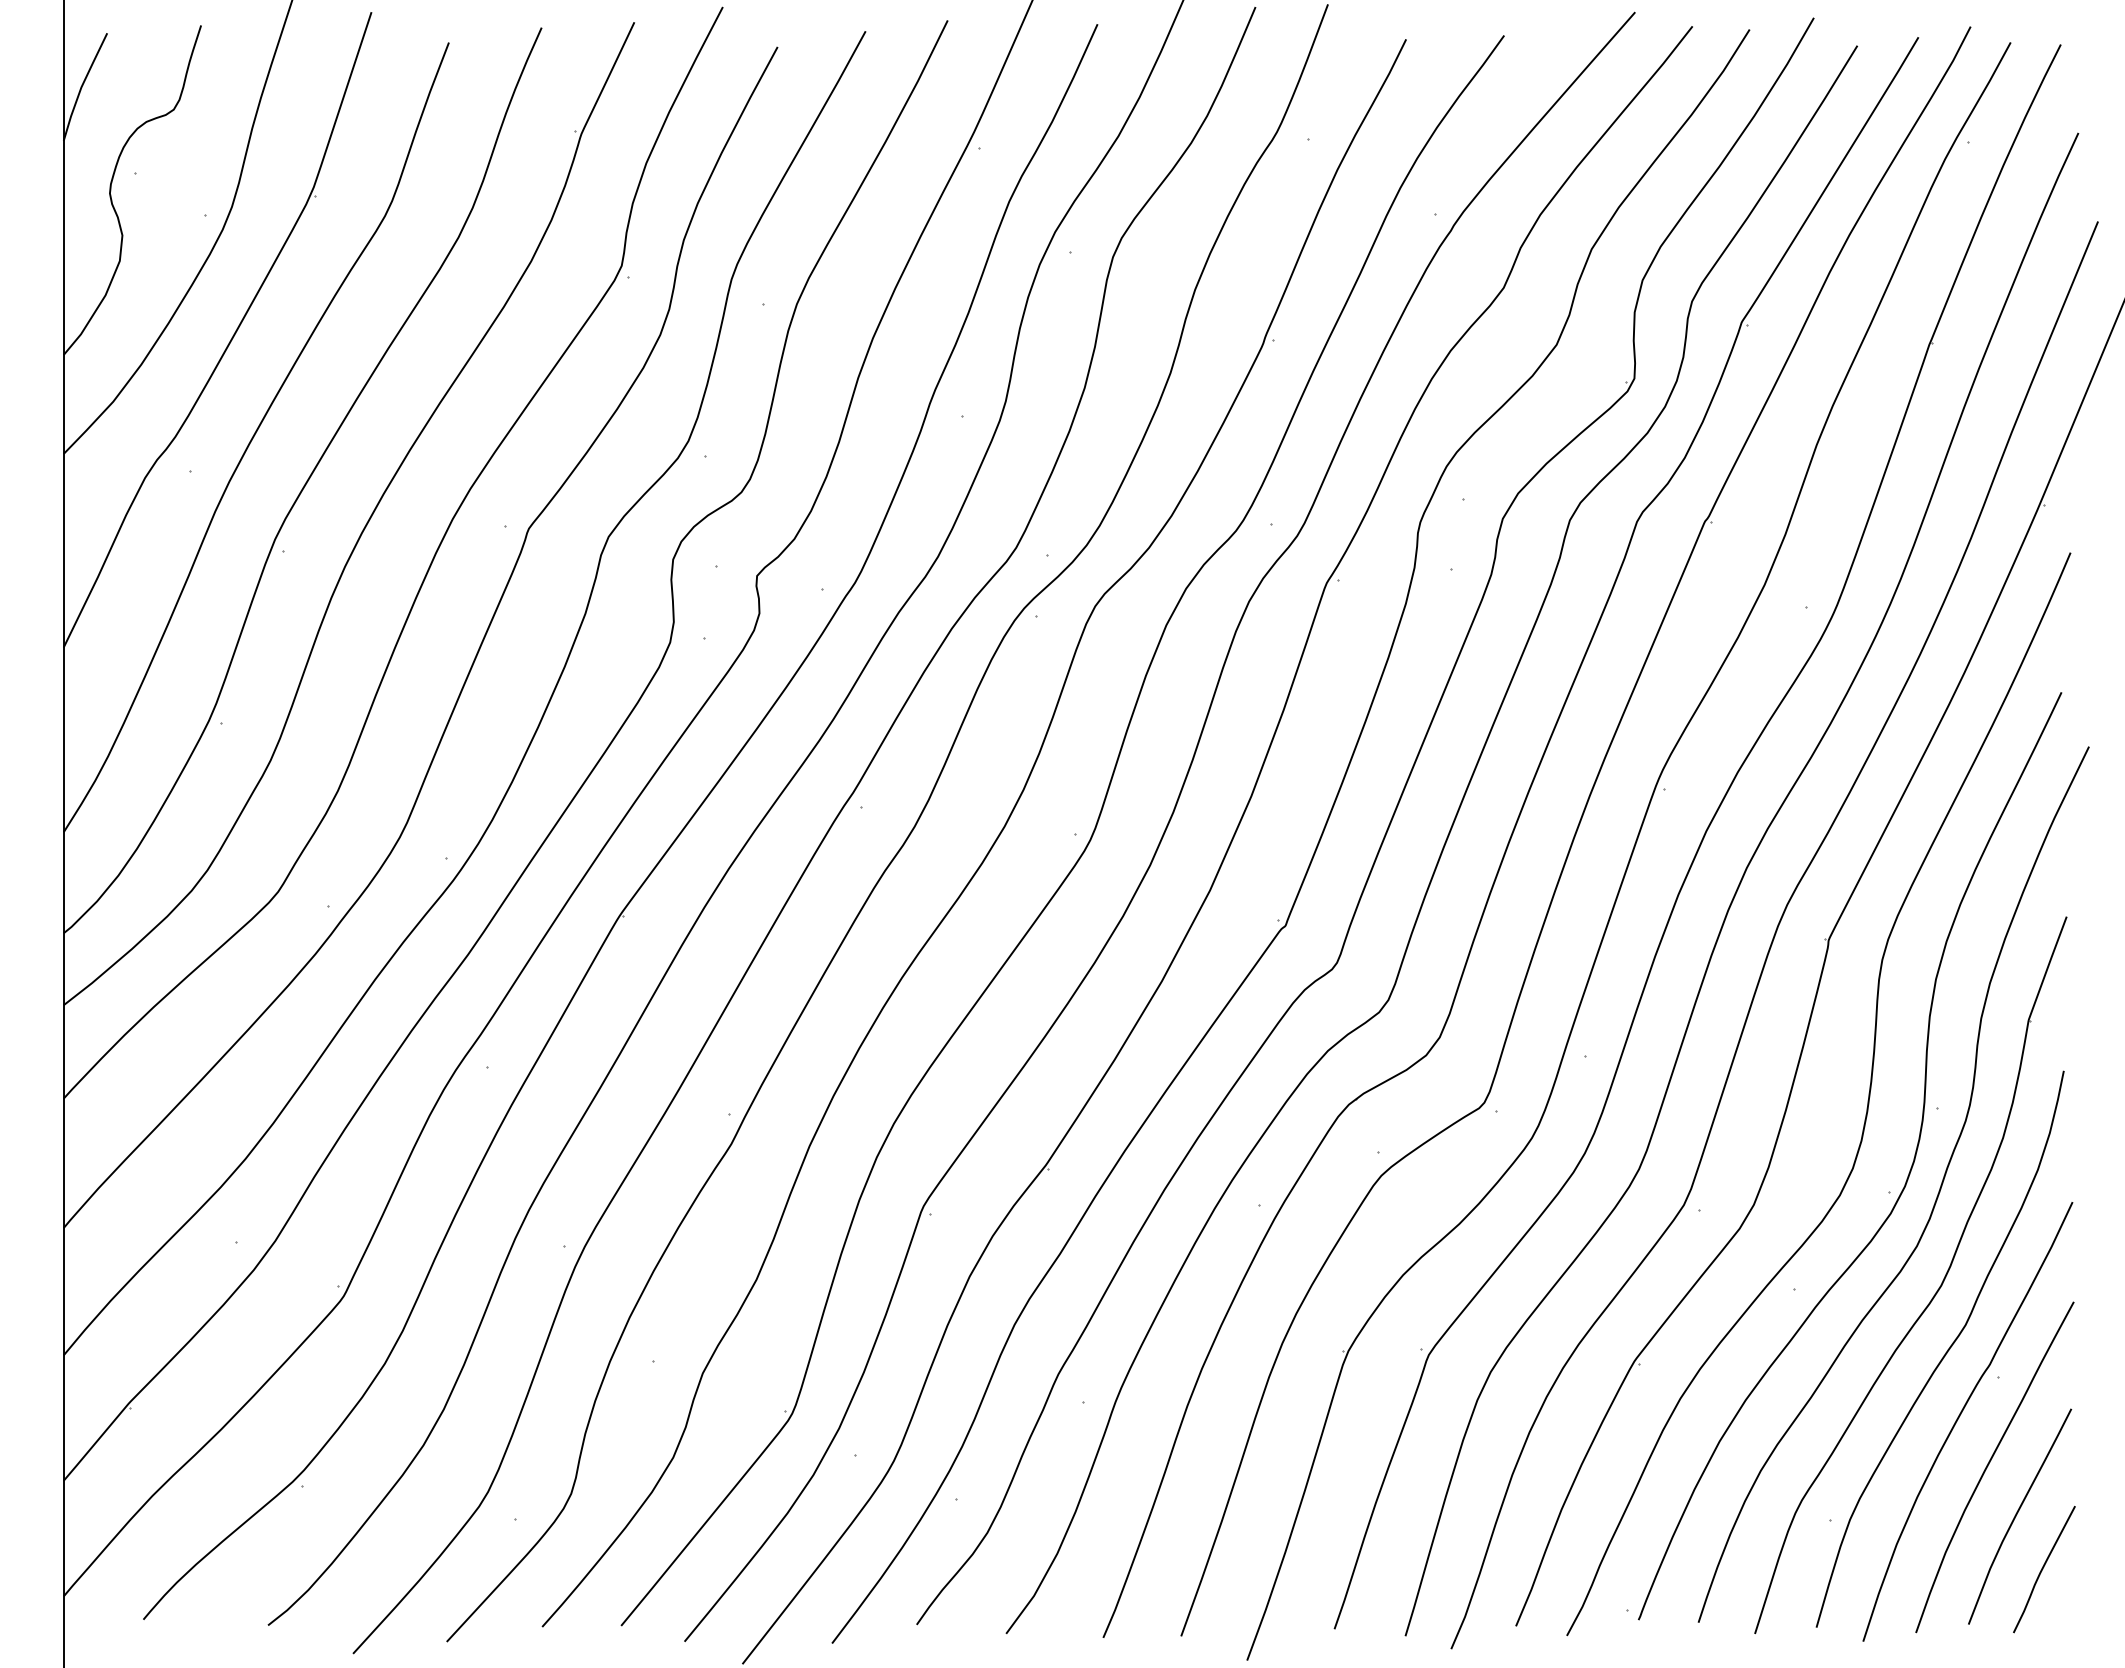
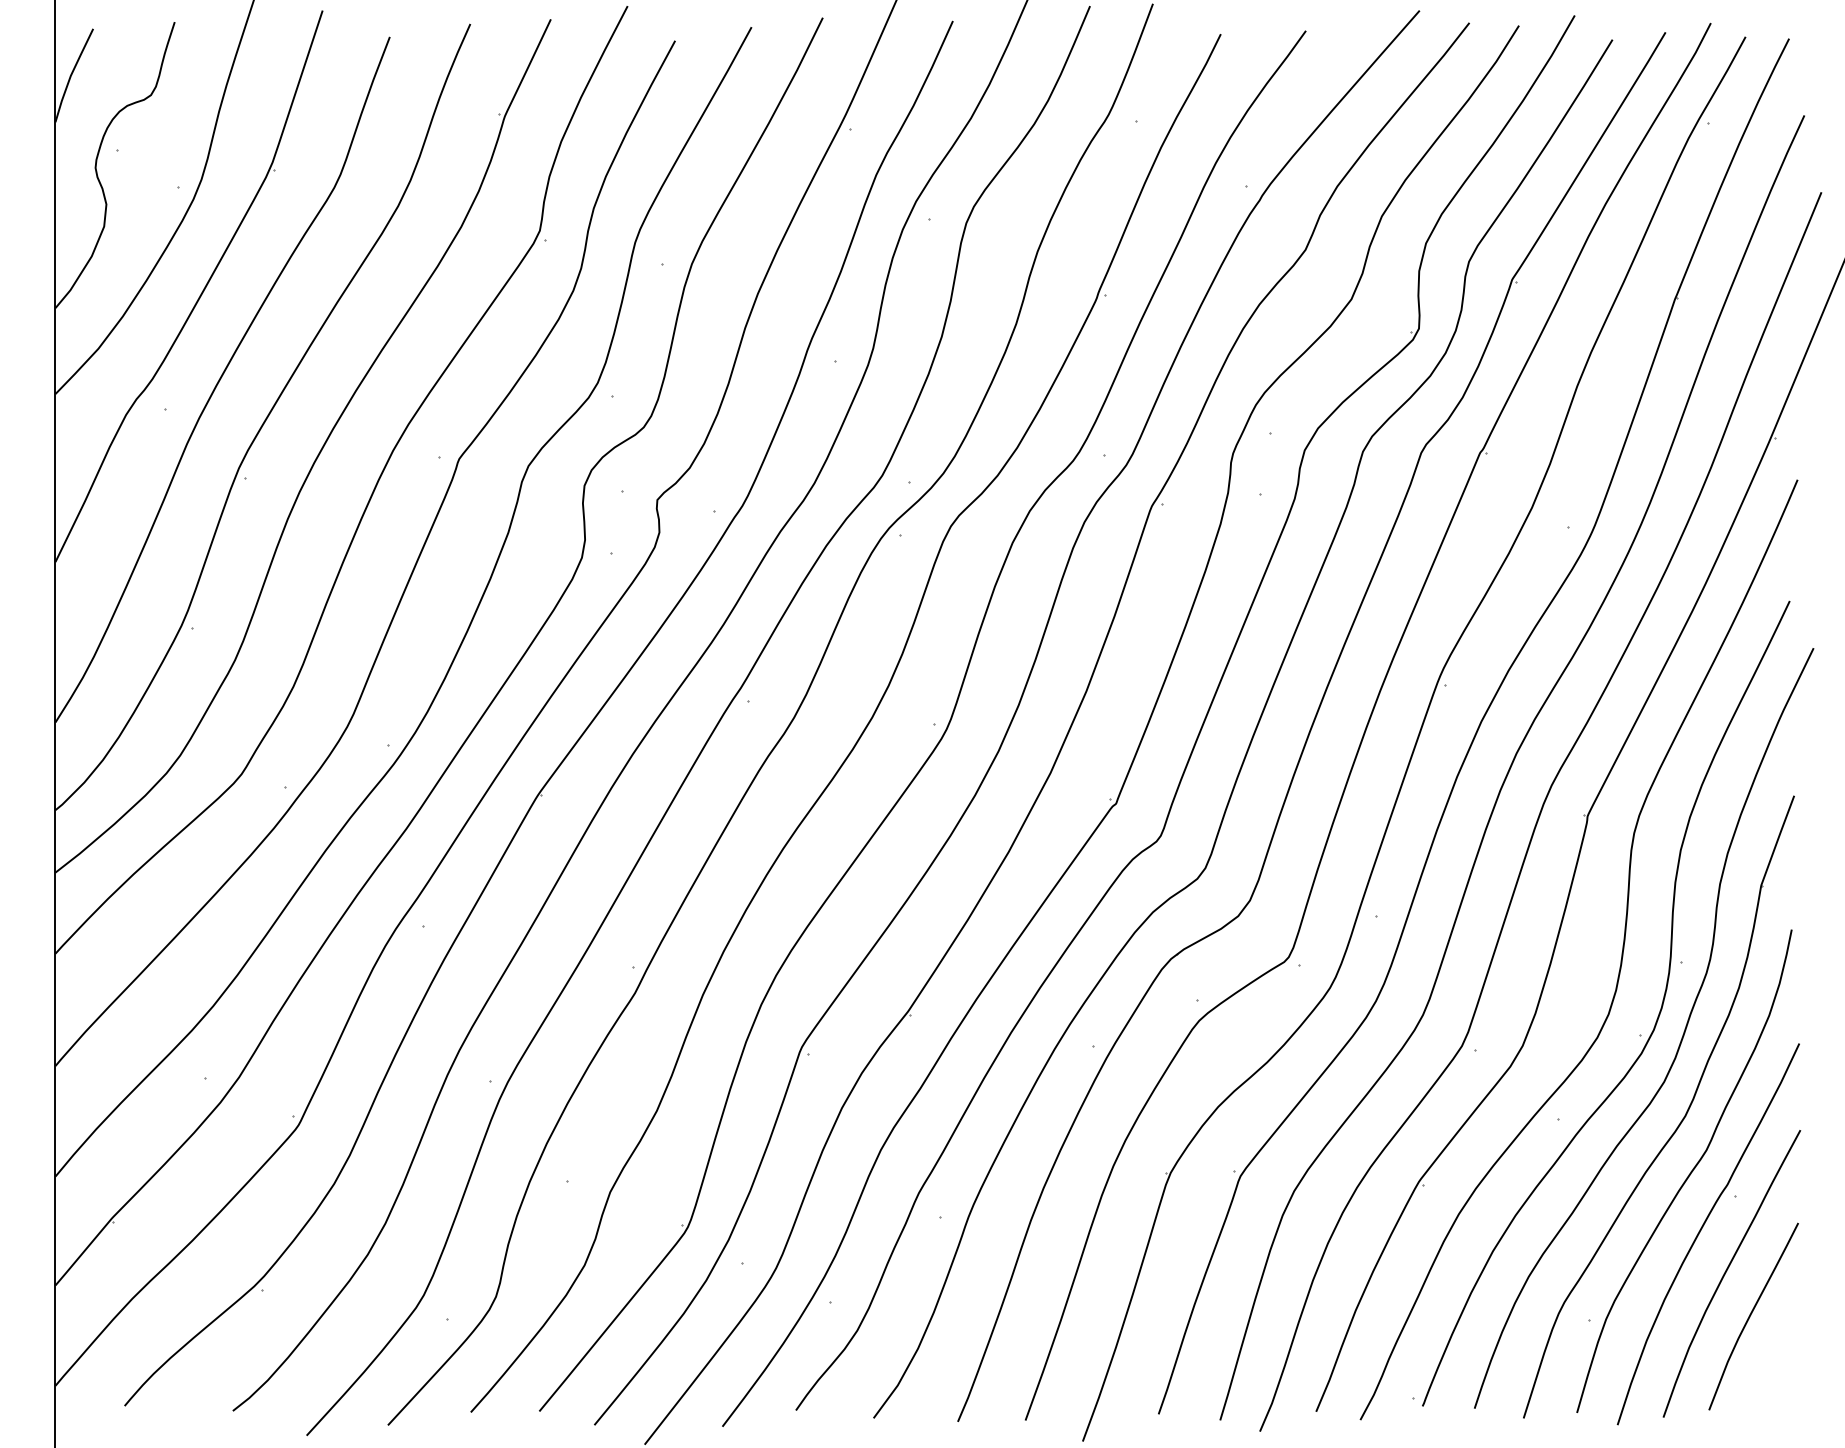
curve: (2043, 1569) -> (1774, 1362), removed

